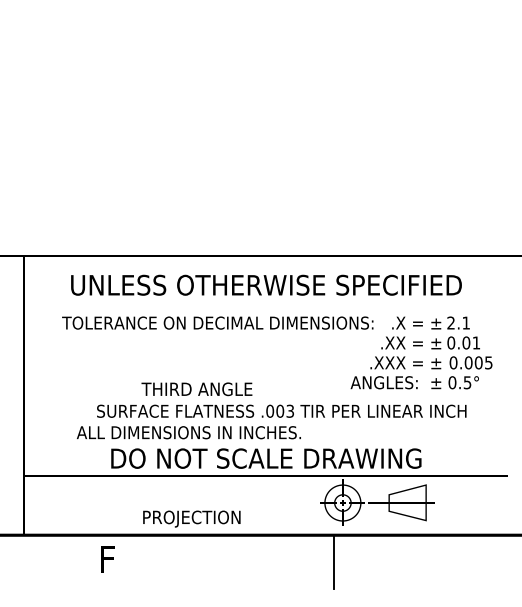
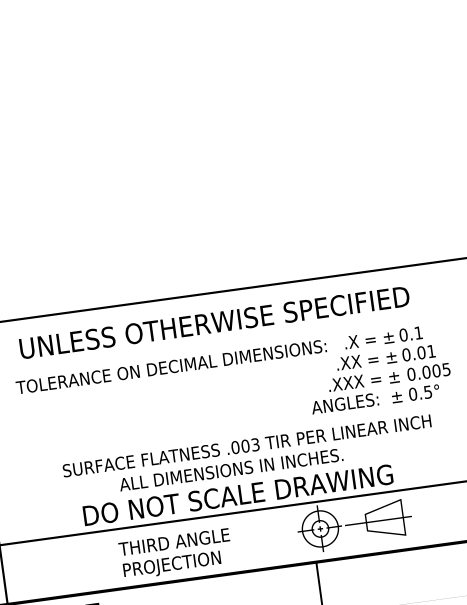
text: (451, 322) -> (403, 334), 2.1 -> 0.1
text: (196, 389) -> (173, 542), moved
text: (188, 432) -> (230, 469), moved

